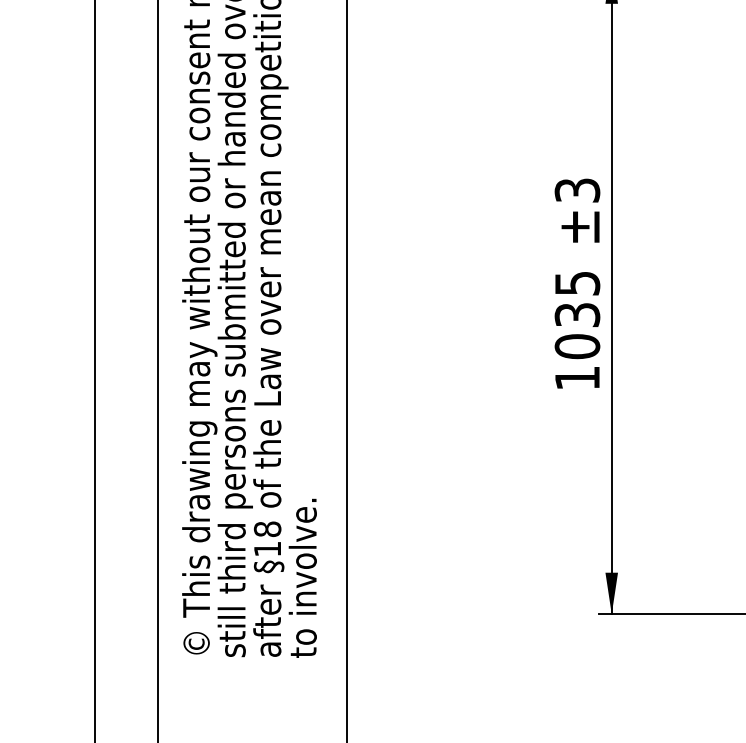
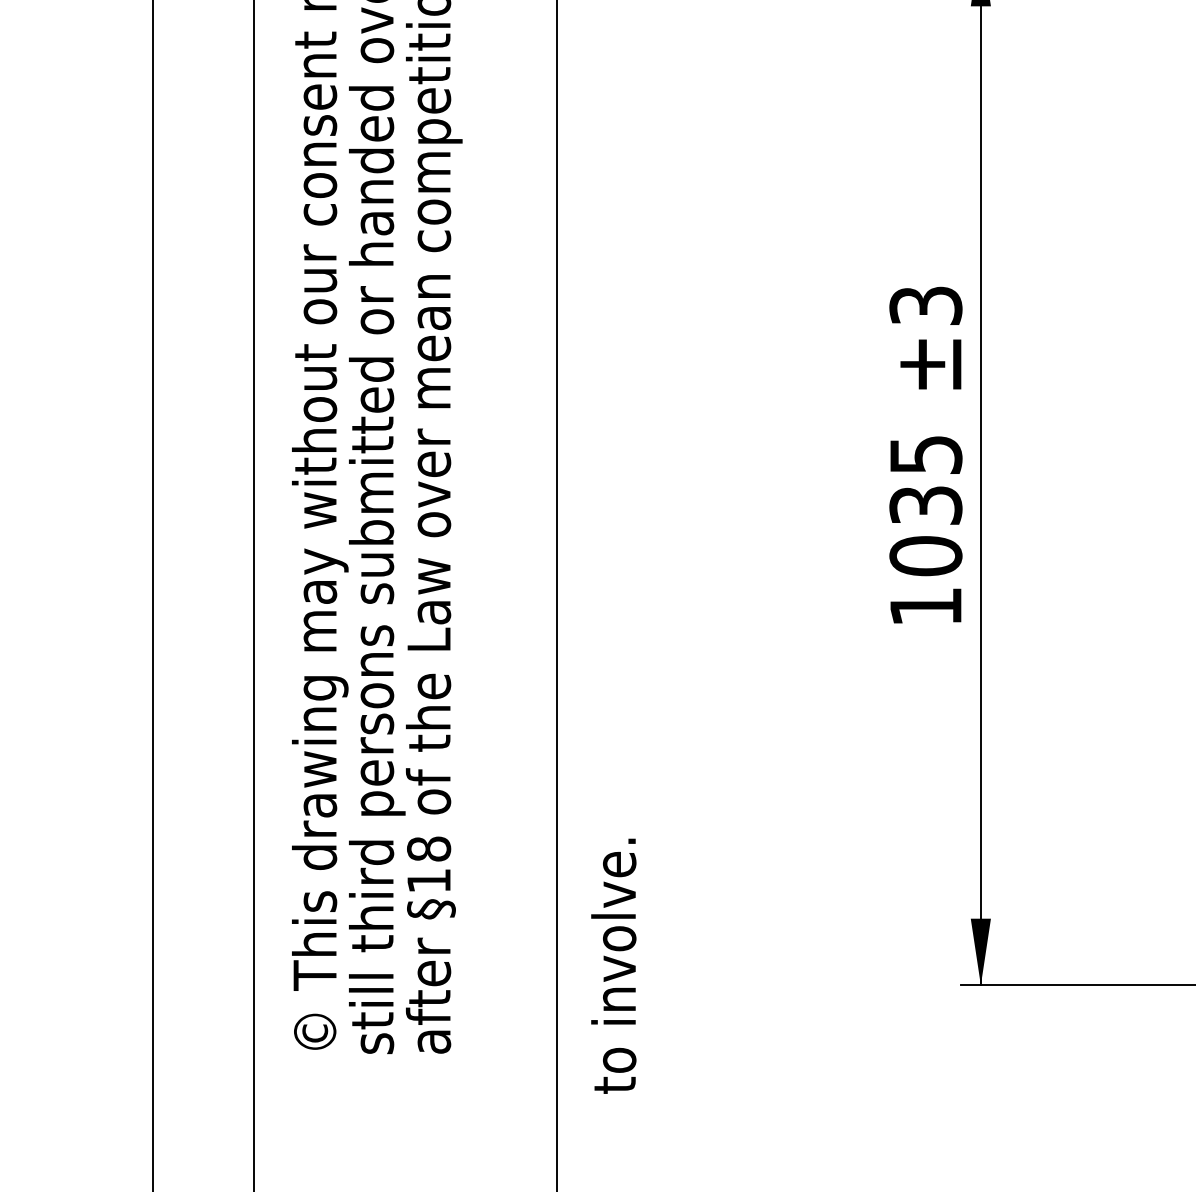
text: (302, 577) -> (613, 964), moved

